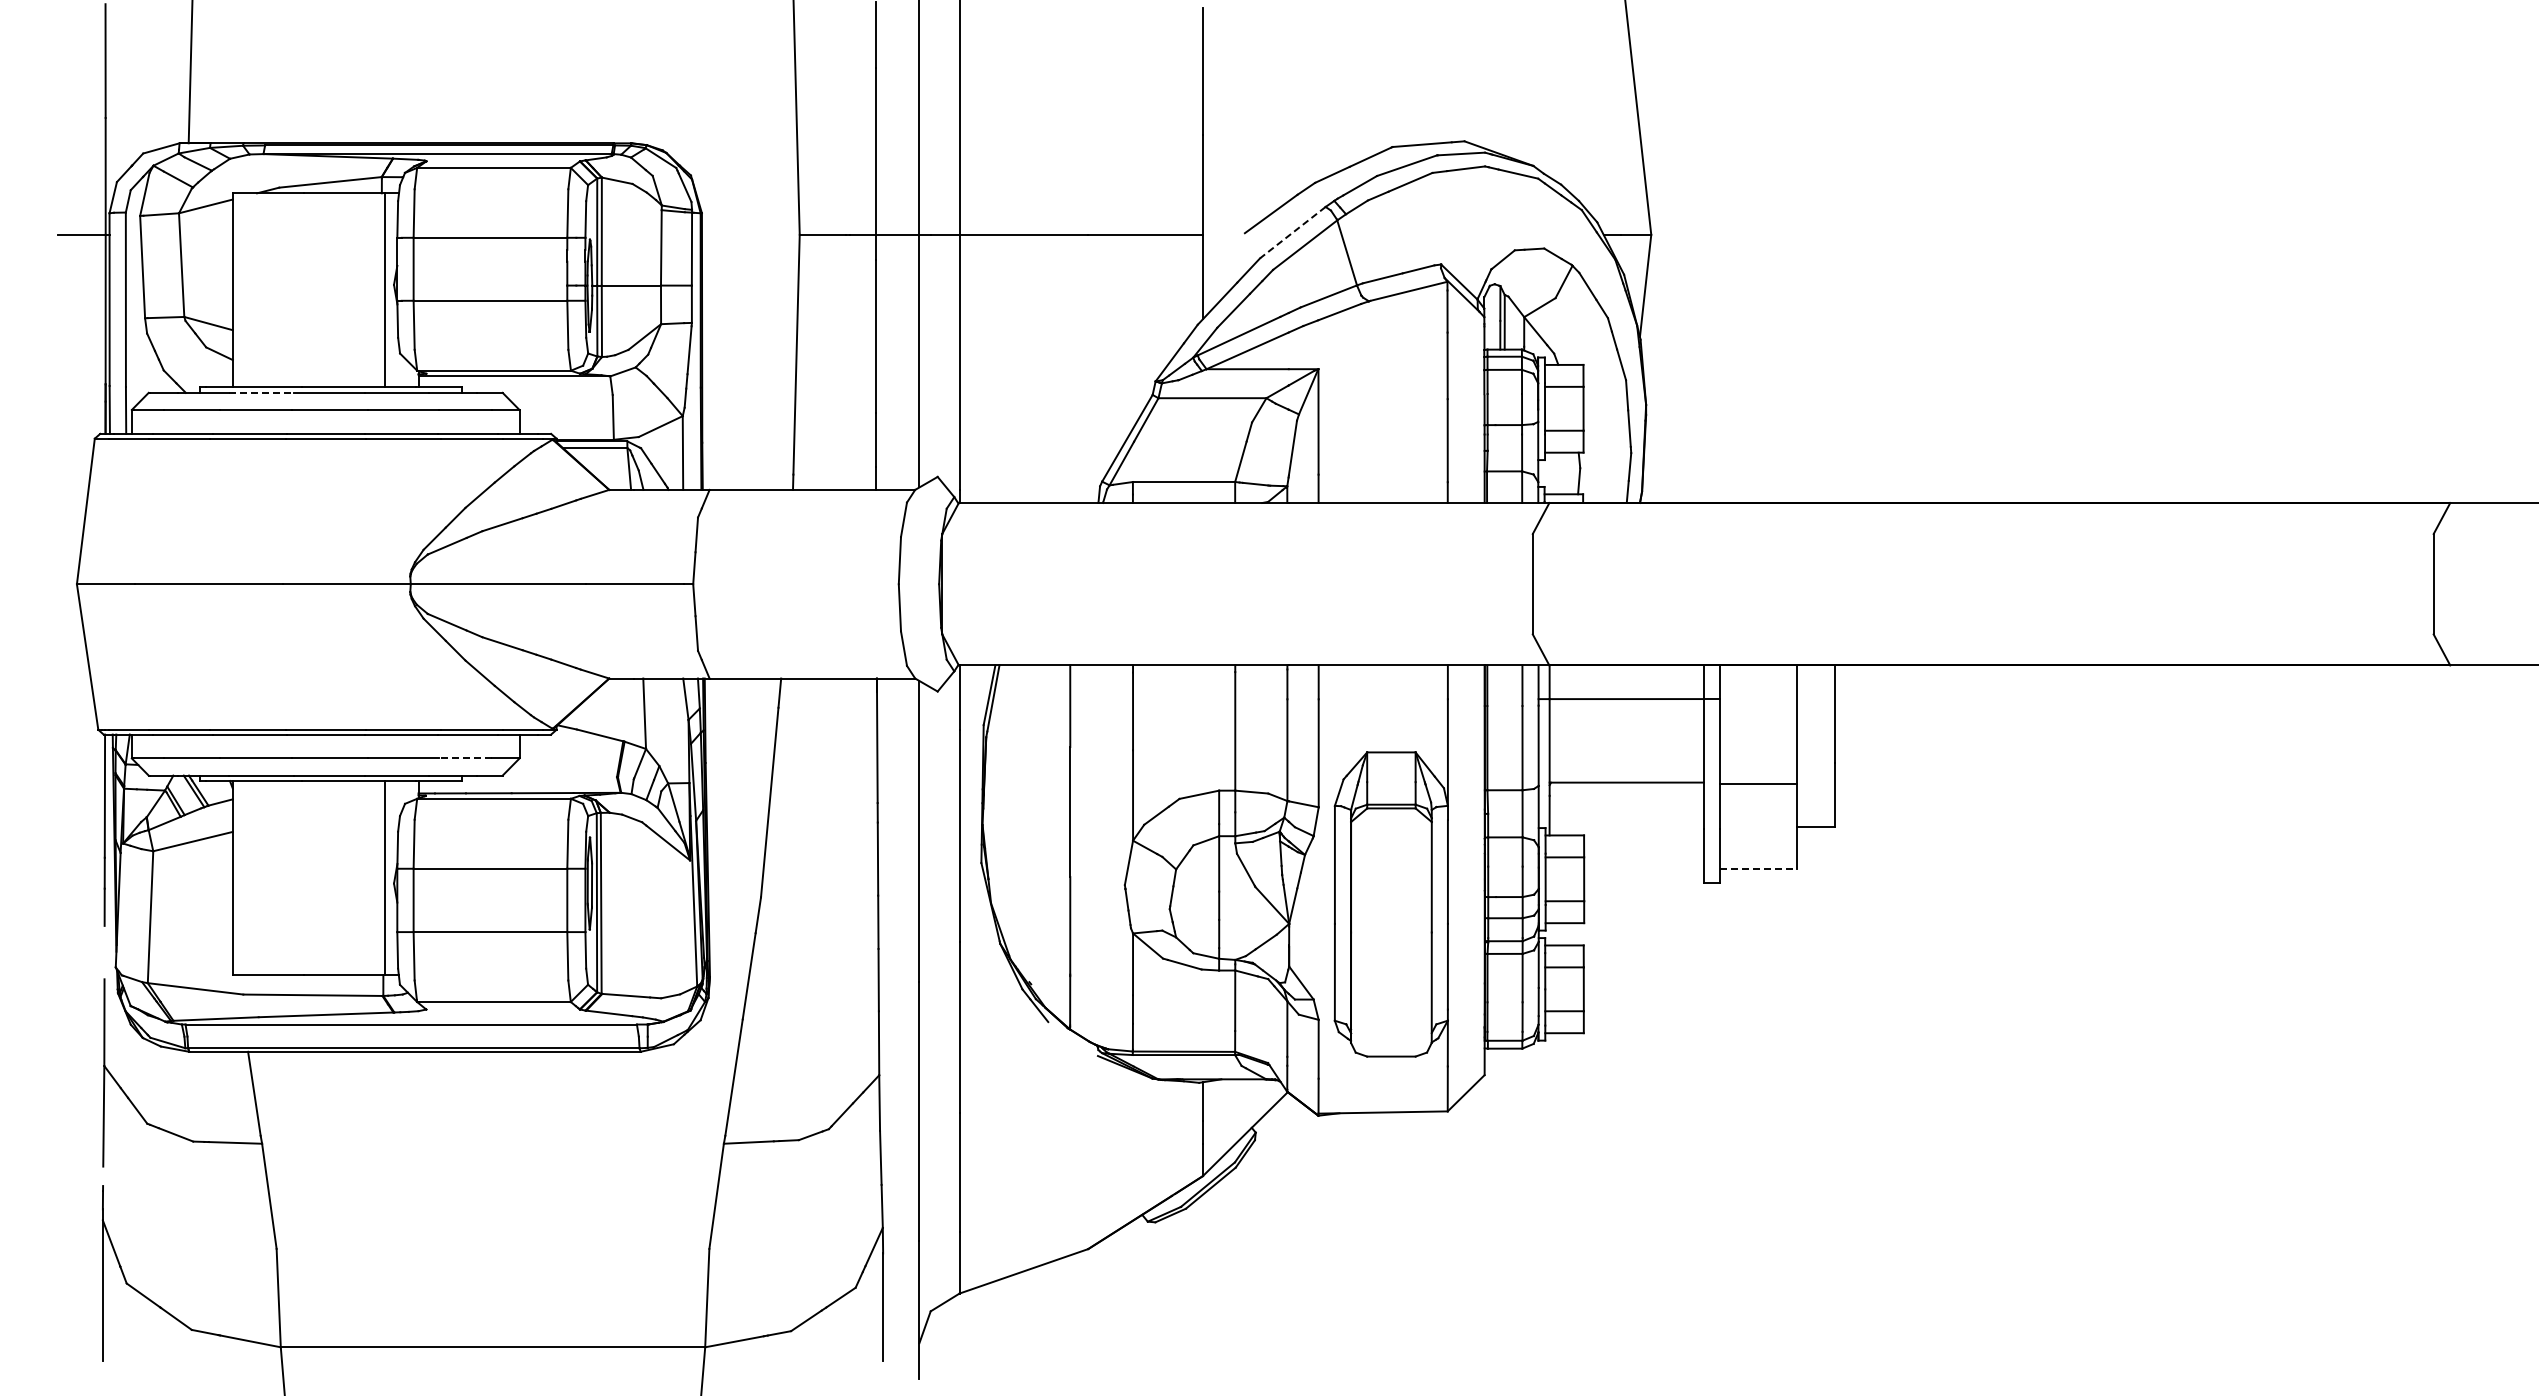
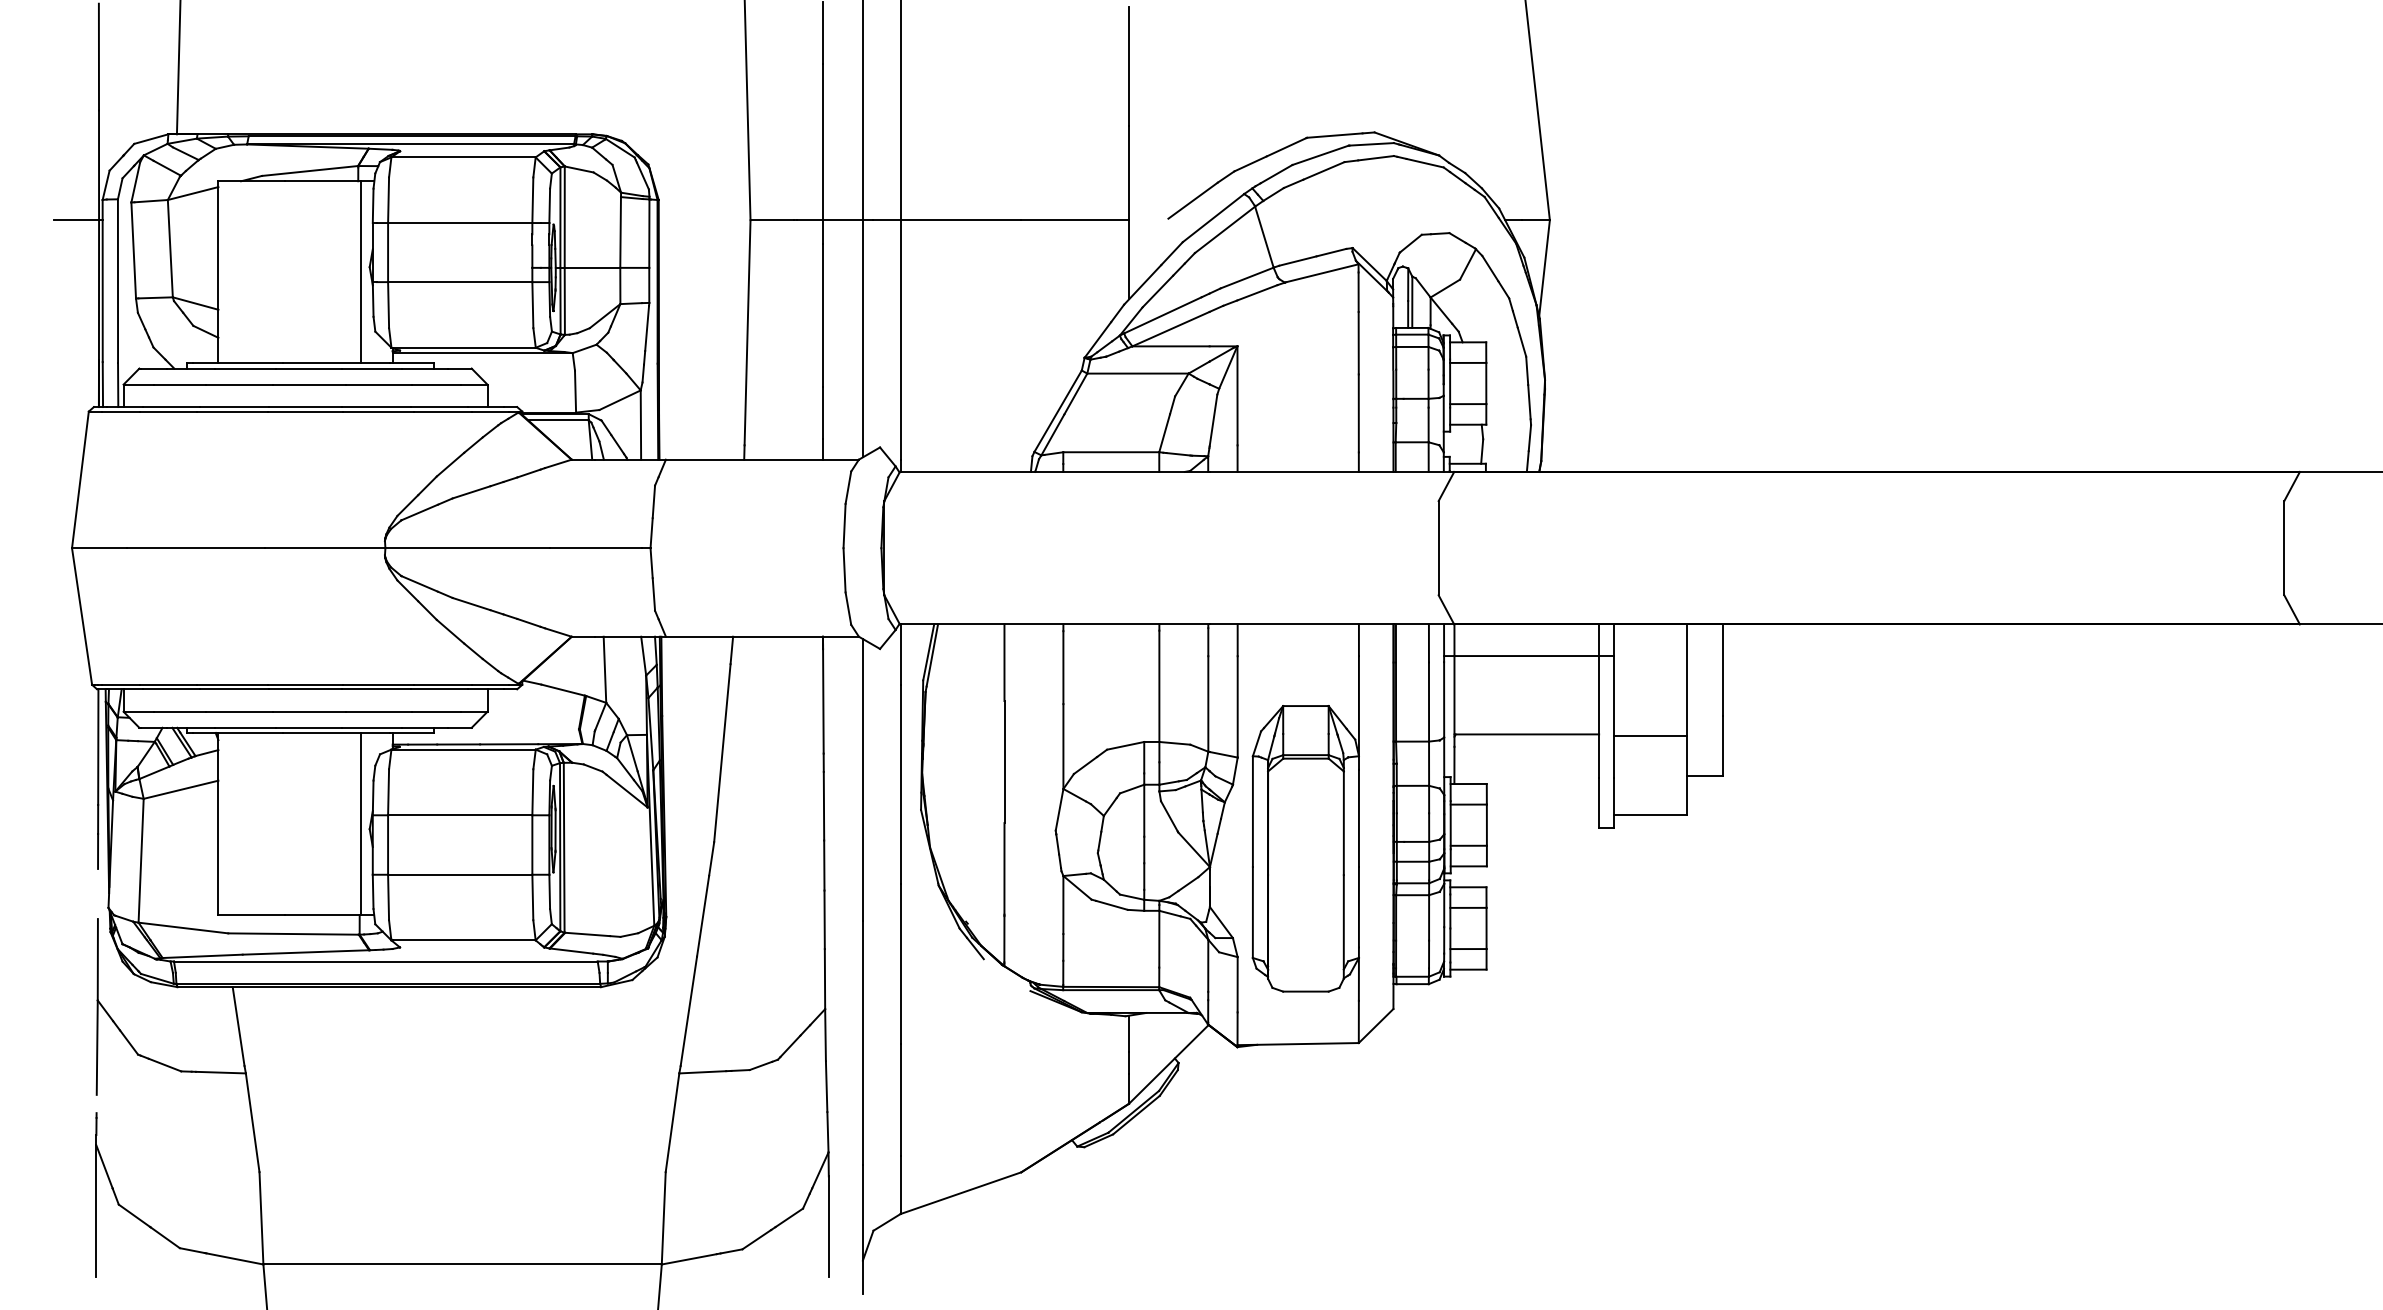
line: (1292, 232) -> (1213, 218), dashed -> solid
line: (261, 392) -> (245, 368), dashed -> solid
line: (465, 758) -> (436, 711), dashed -> solid
line: (1758, 868) -> (1650, 815), dashed -> solid

